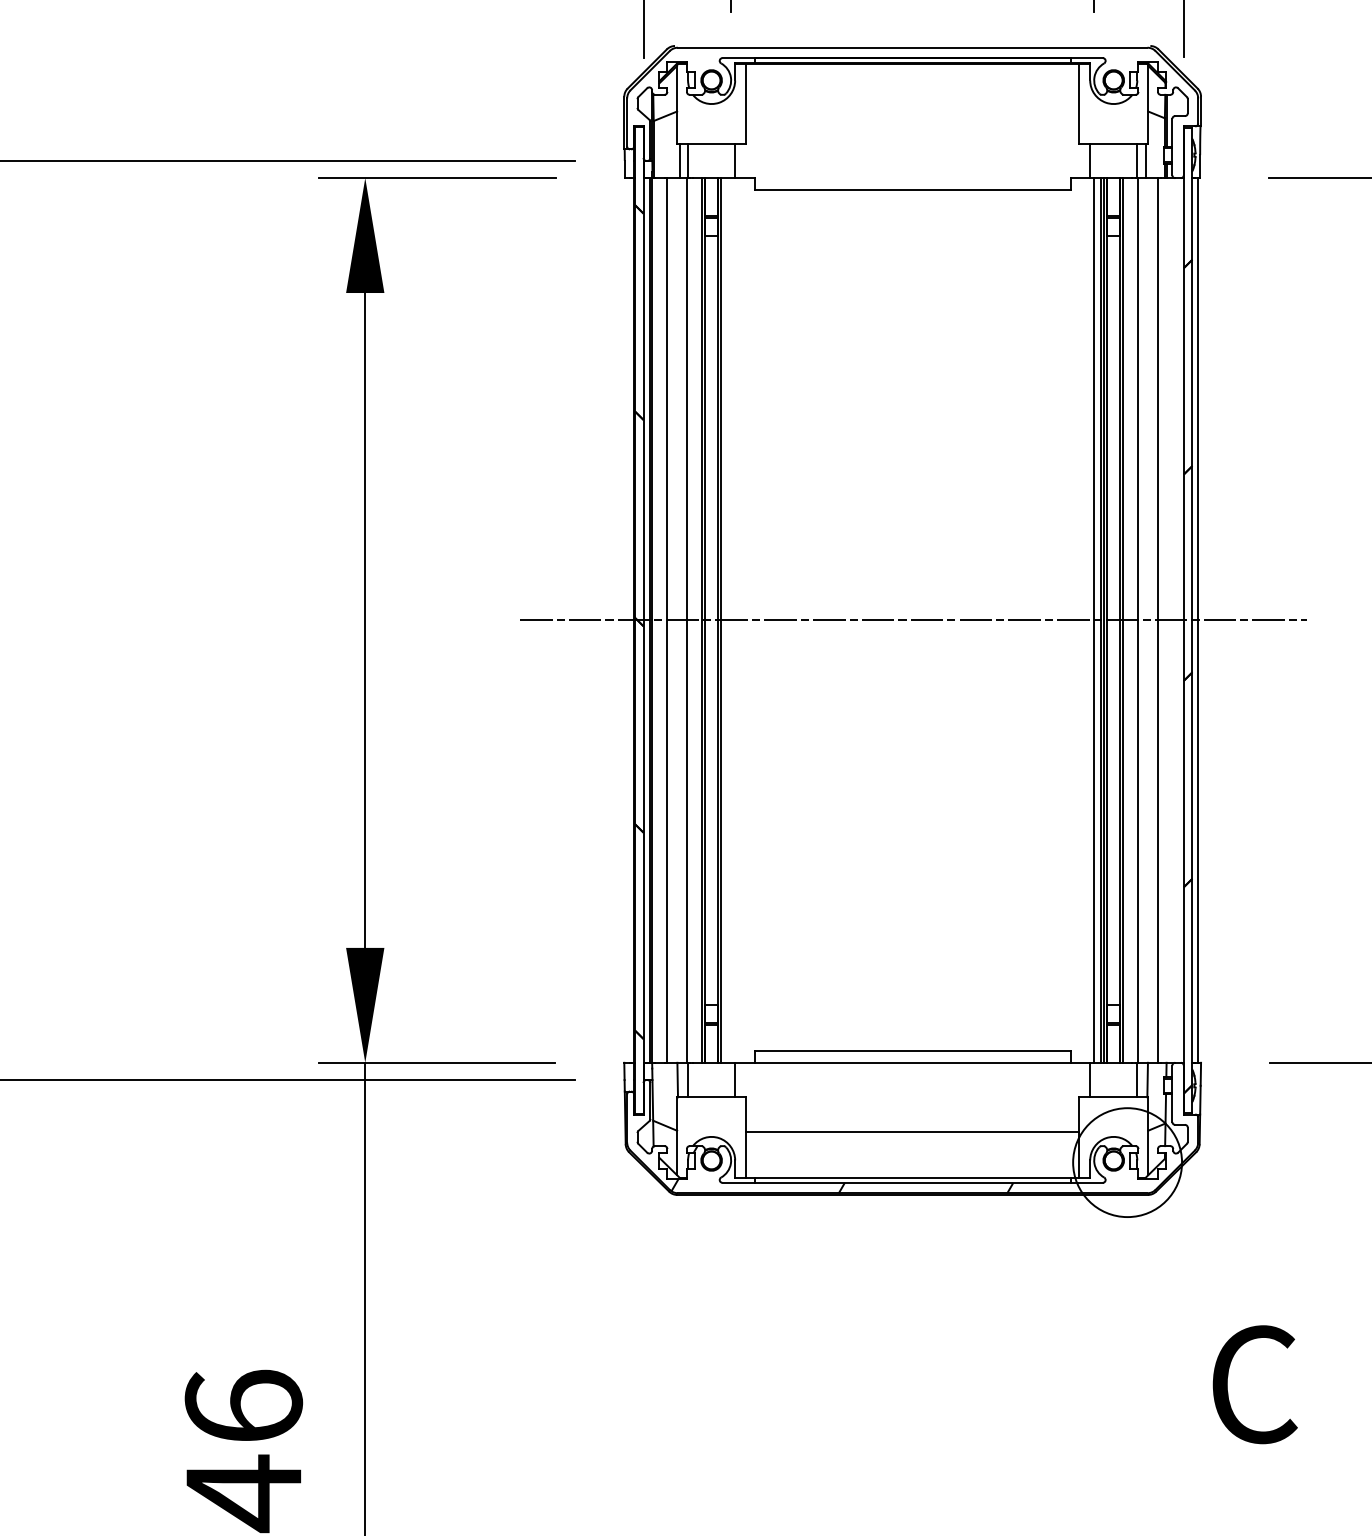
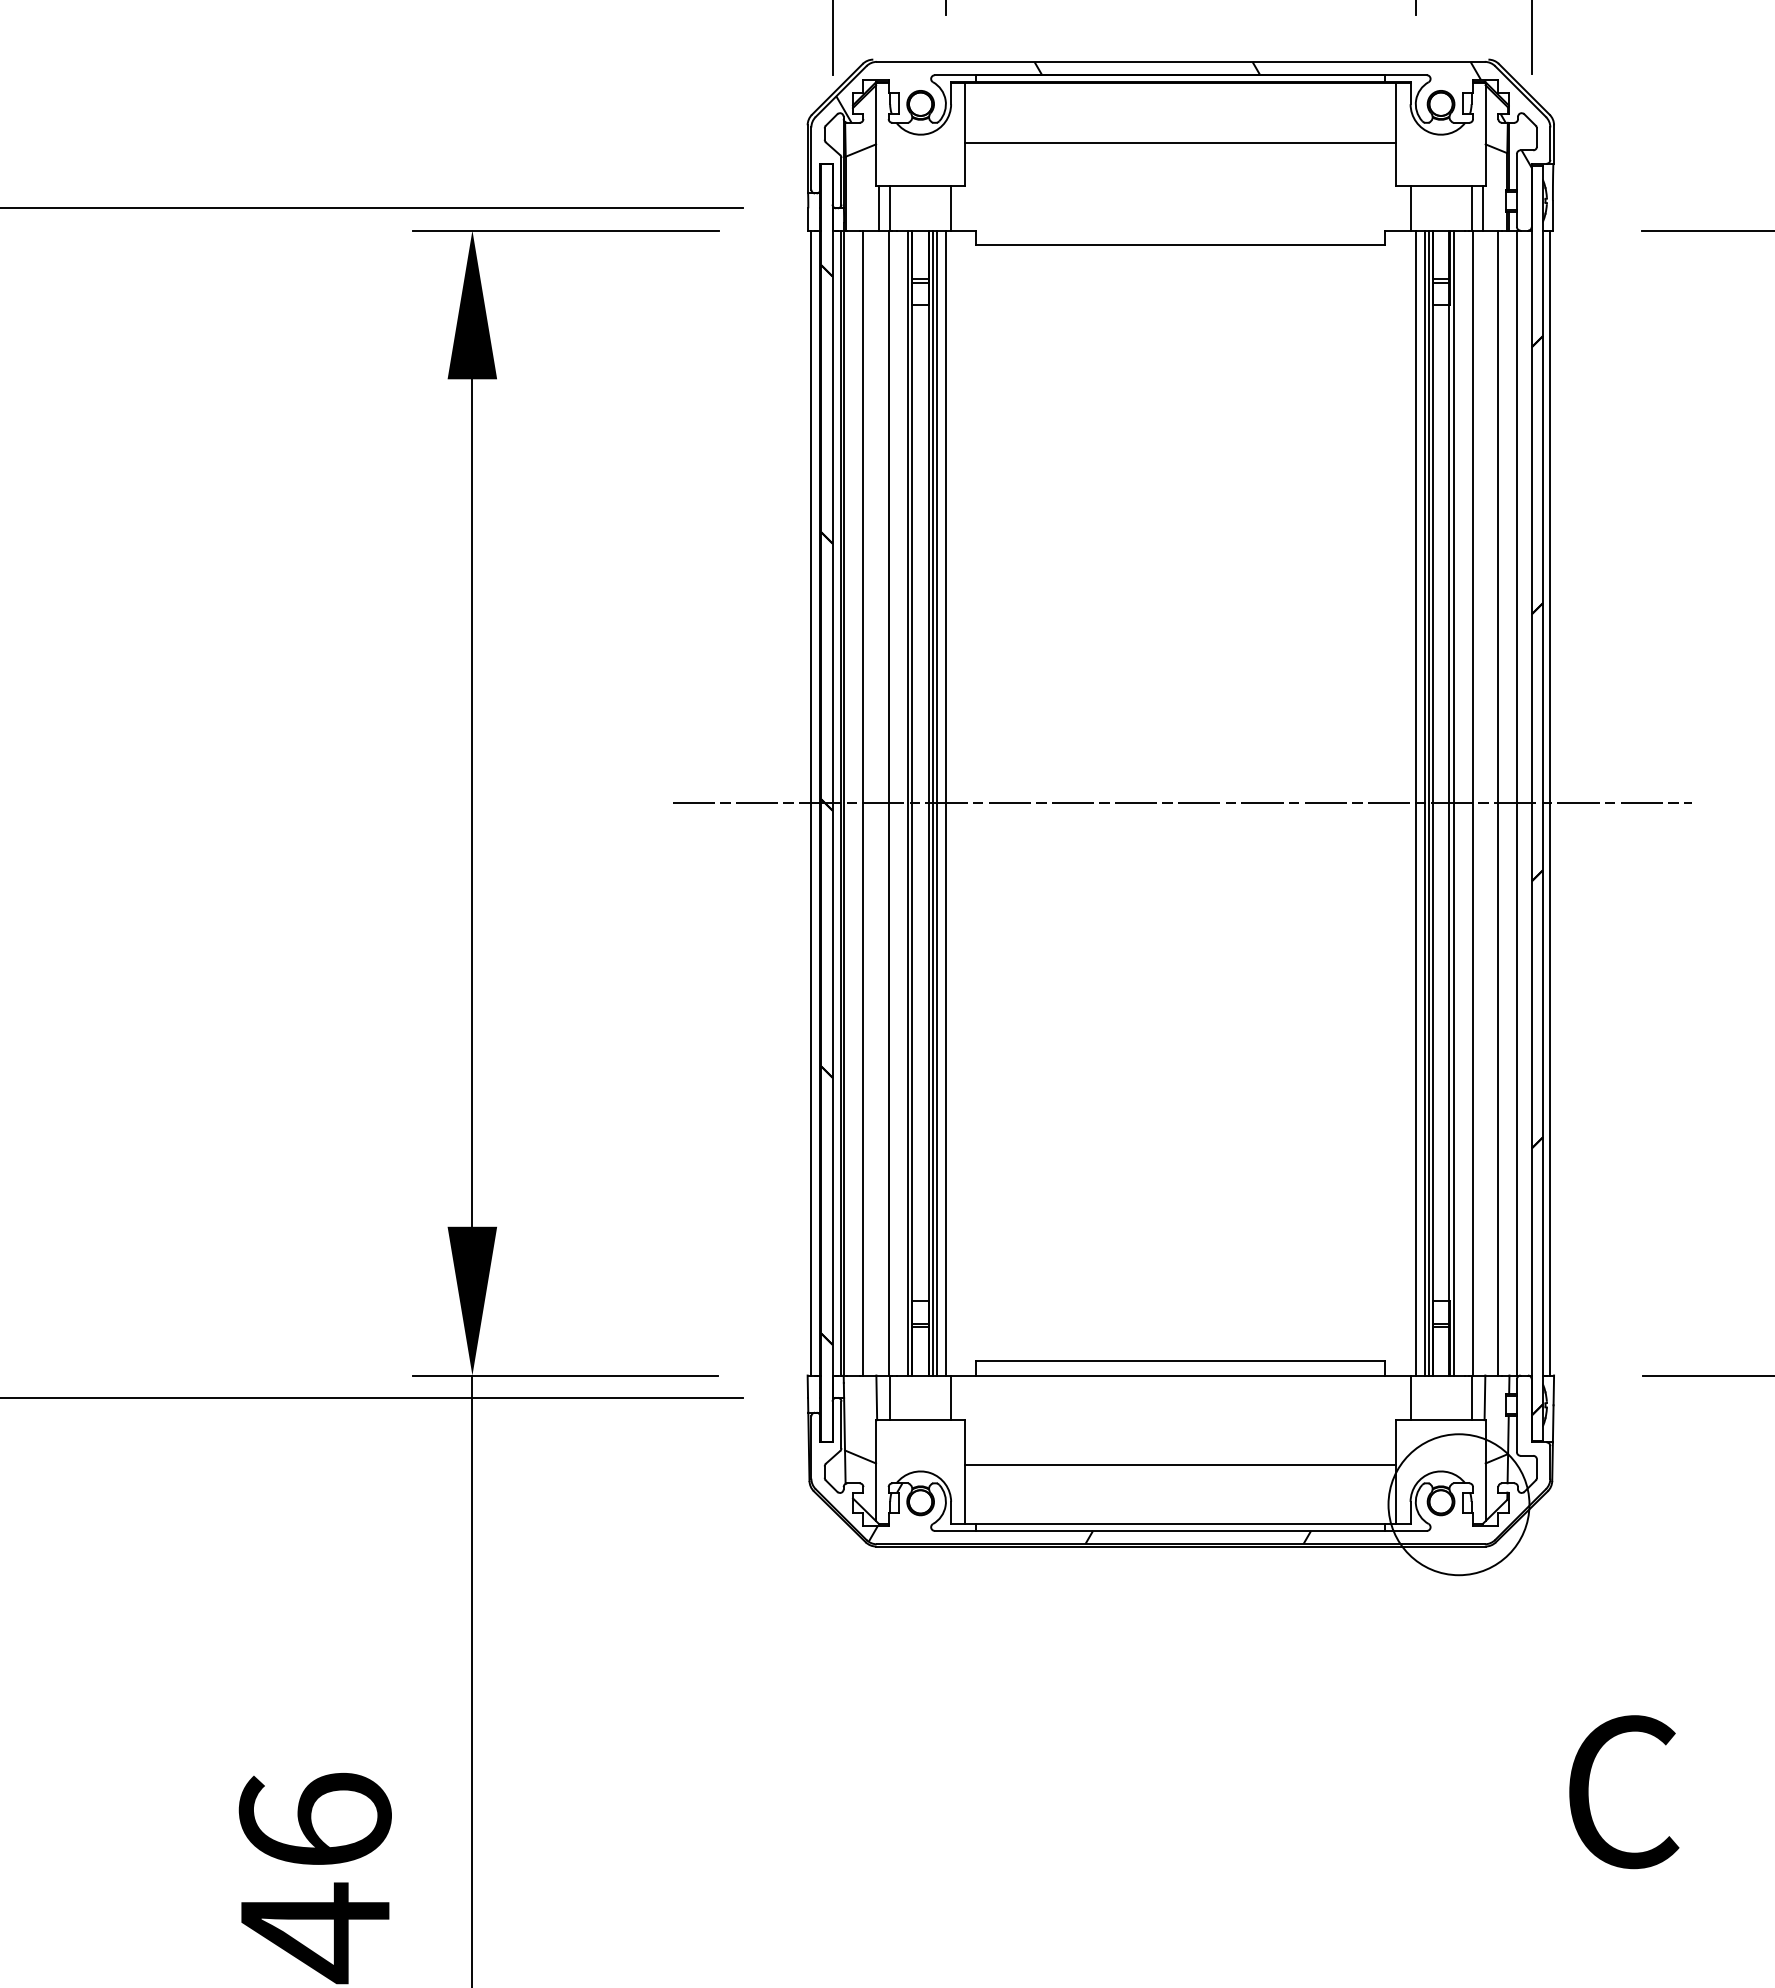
hatch: (914, 88) -> (1183, 114), added
line: (912, 110) -> (1180, 143), added
line: (627, 620) -> (811, 802), added
line: (723, 620) -> (936, 802), added
line: (730, 620) -> (945, 802), added
line: (1172, 620) -> (1516, 802), added

